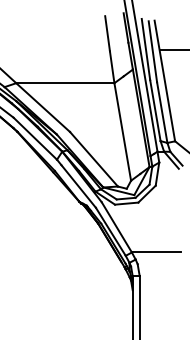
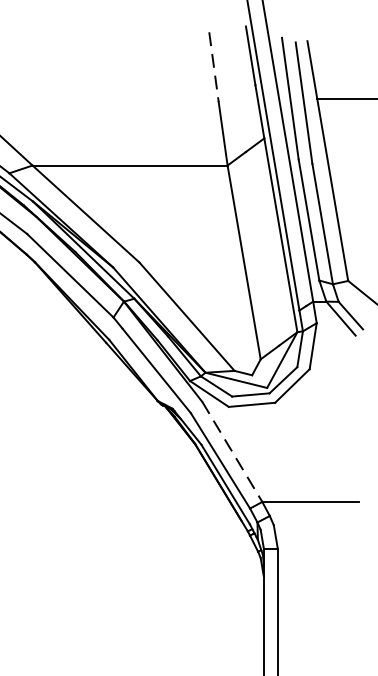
line: (107, 33) -> (213, 66), solid -> dashed
line: (117, 227) -> (233, 452), solid -> dashed

